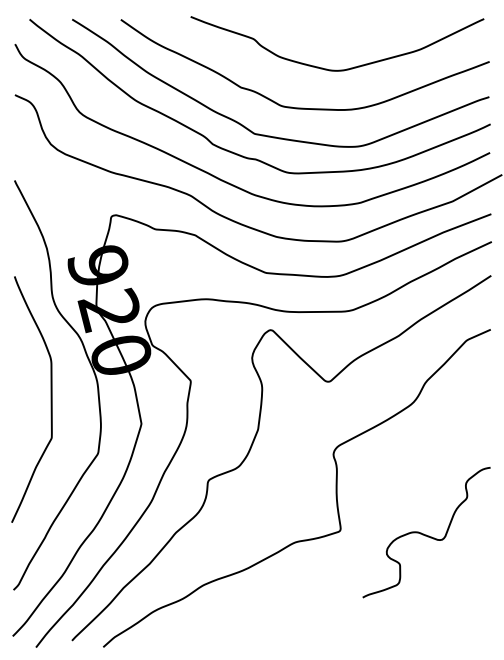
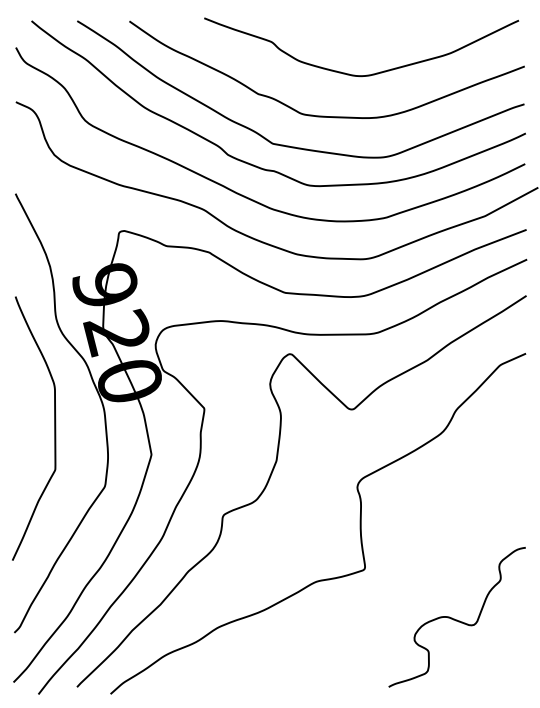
curve: (426, 534) -> (457, 619), moved

